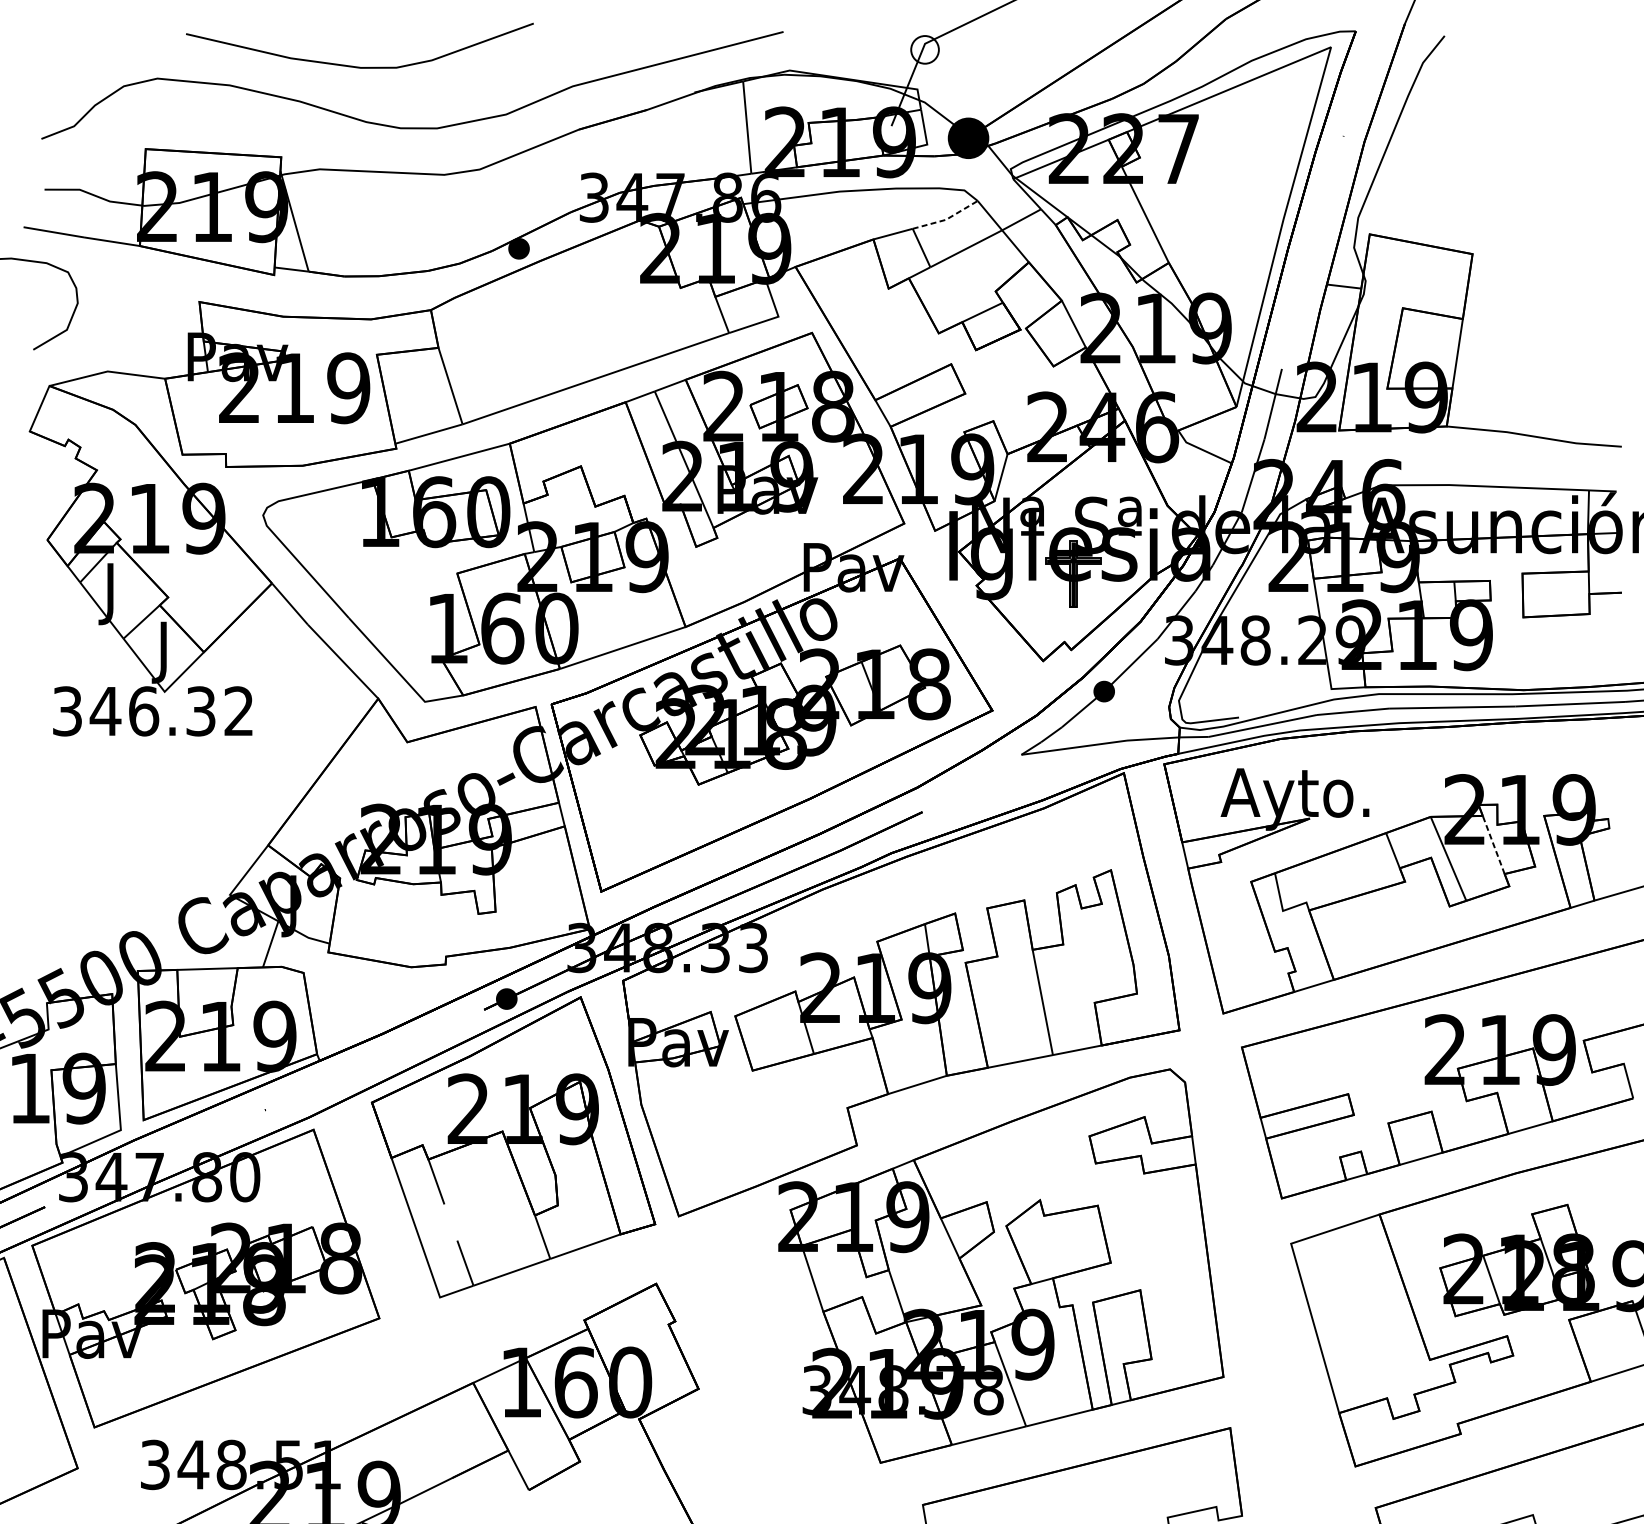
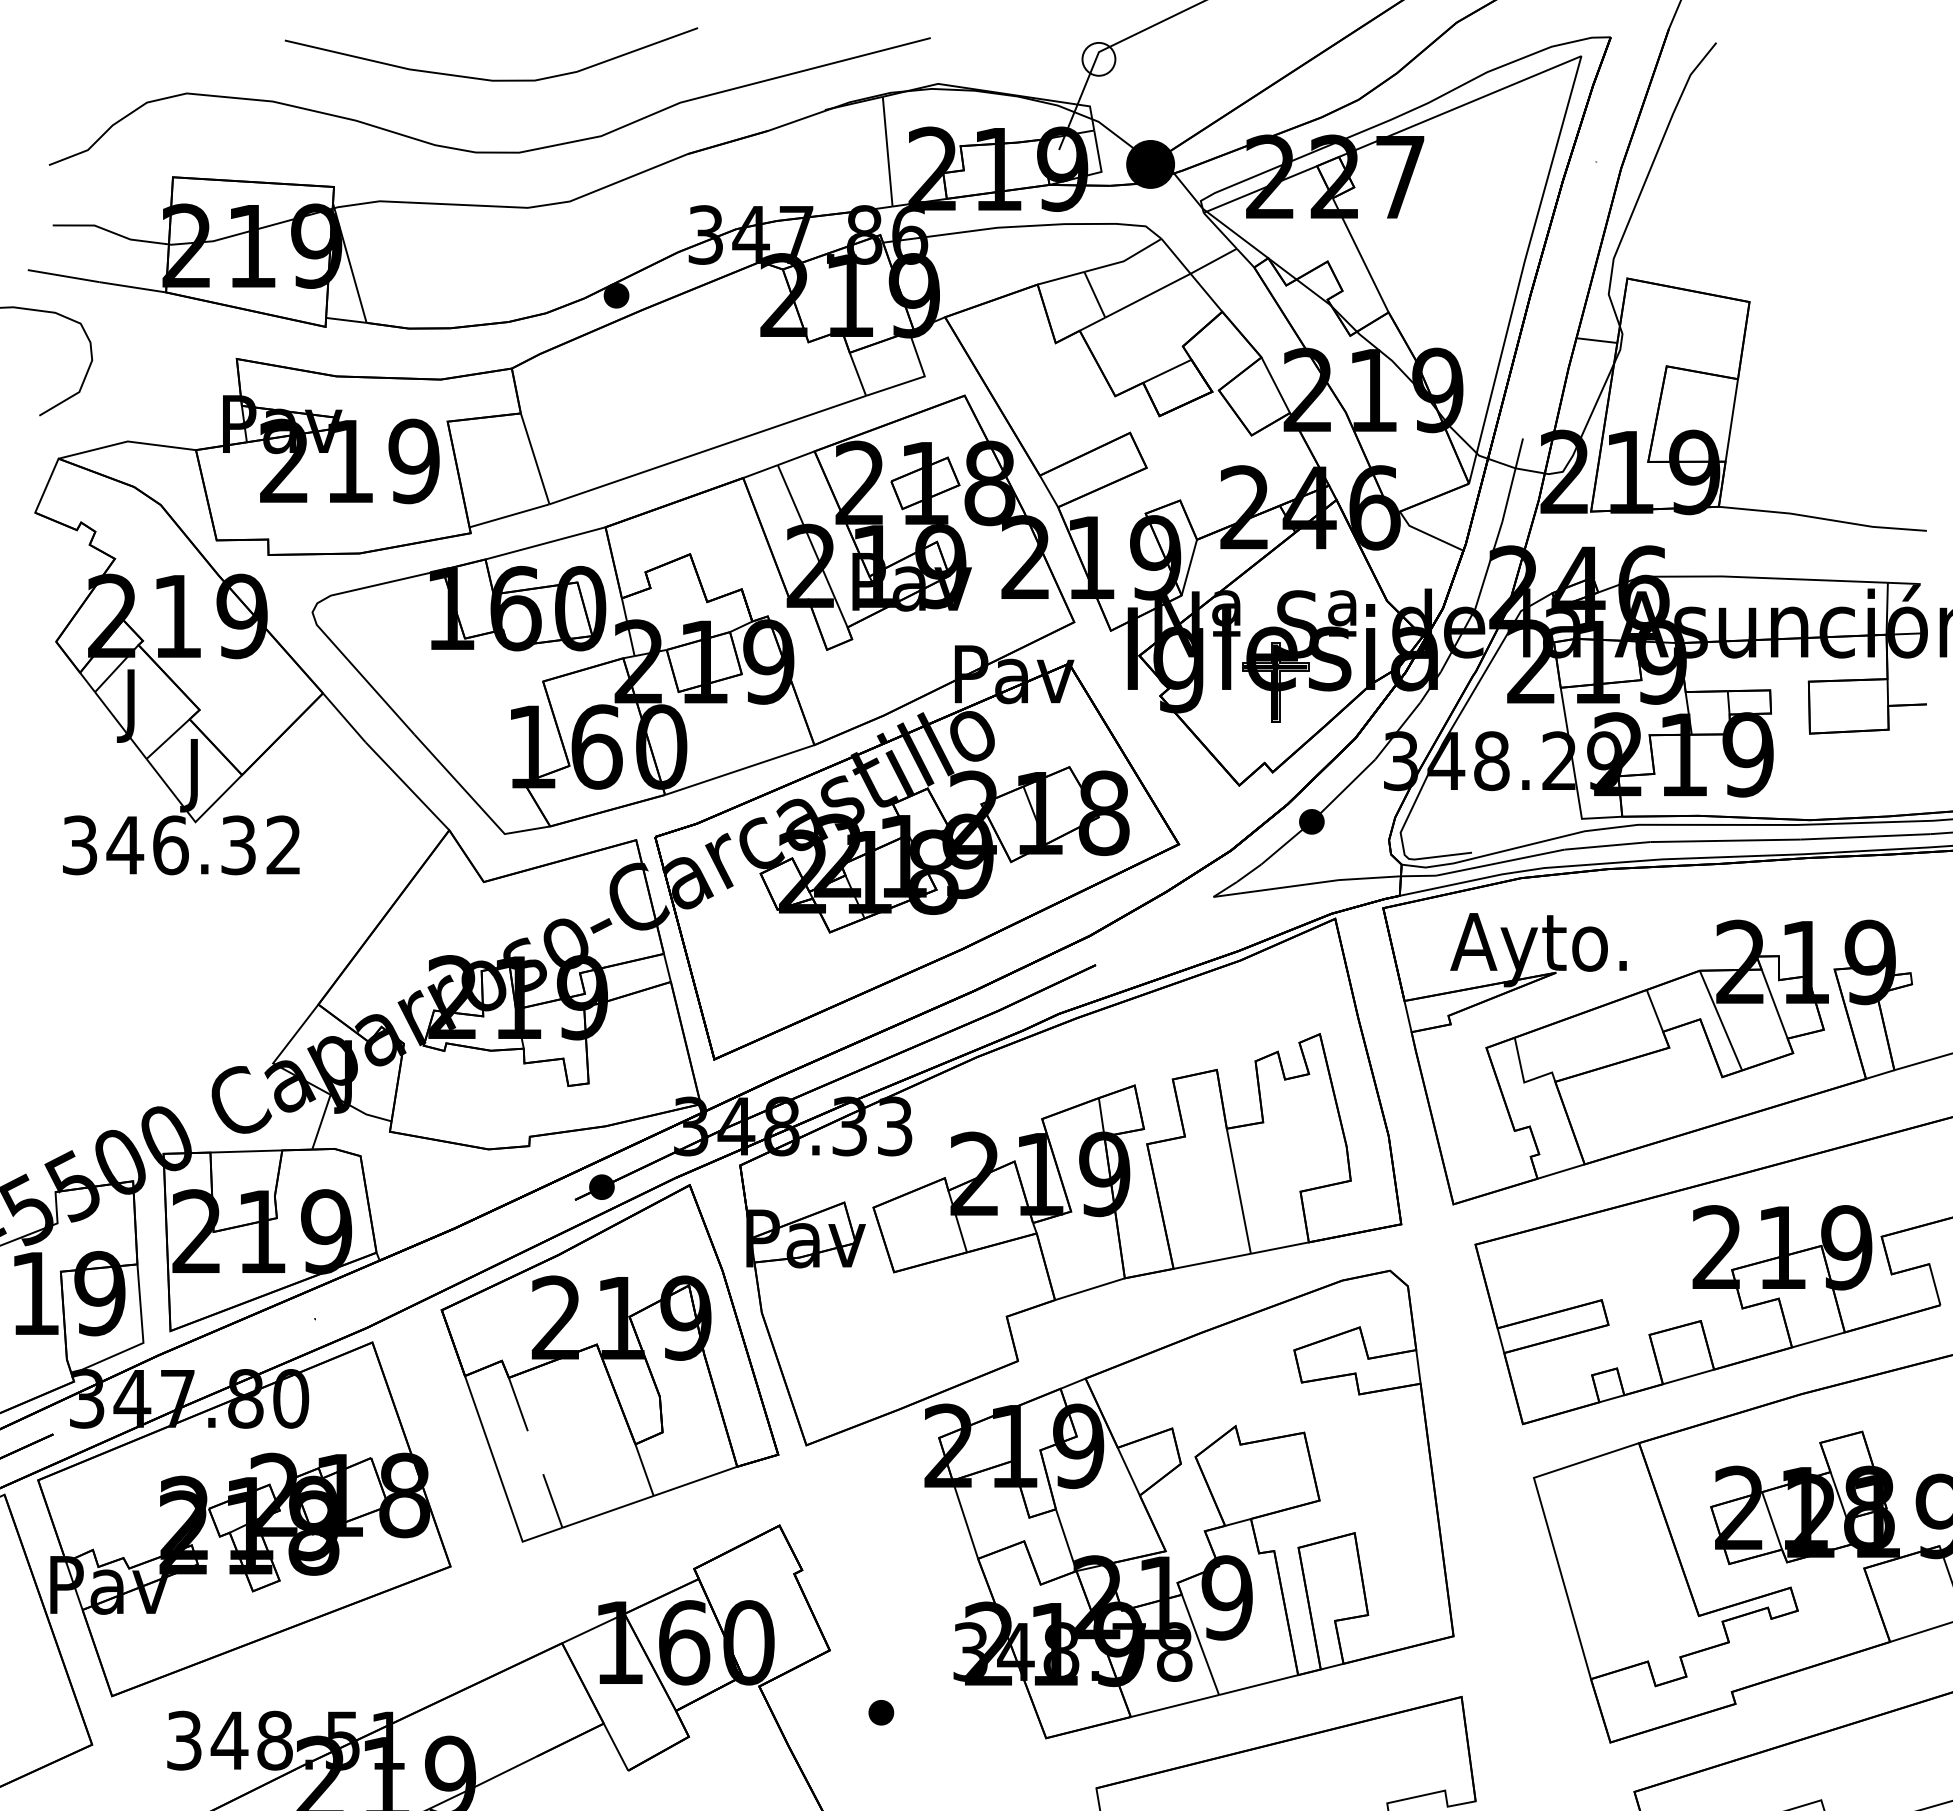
curve: (354, 65) -> (485, 78), moved
line: (946, 219) -> (1124, 260), dashed -> solid
line: (1493, 845) -> (1774, 1004), dashed -> solid
part: (742, 1441) -> (881, 1712), added

